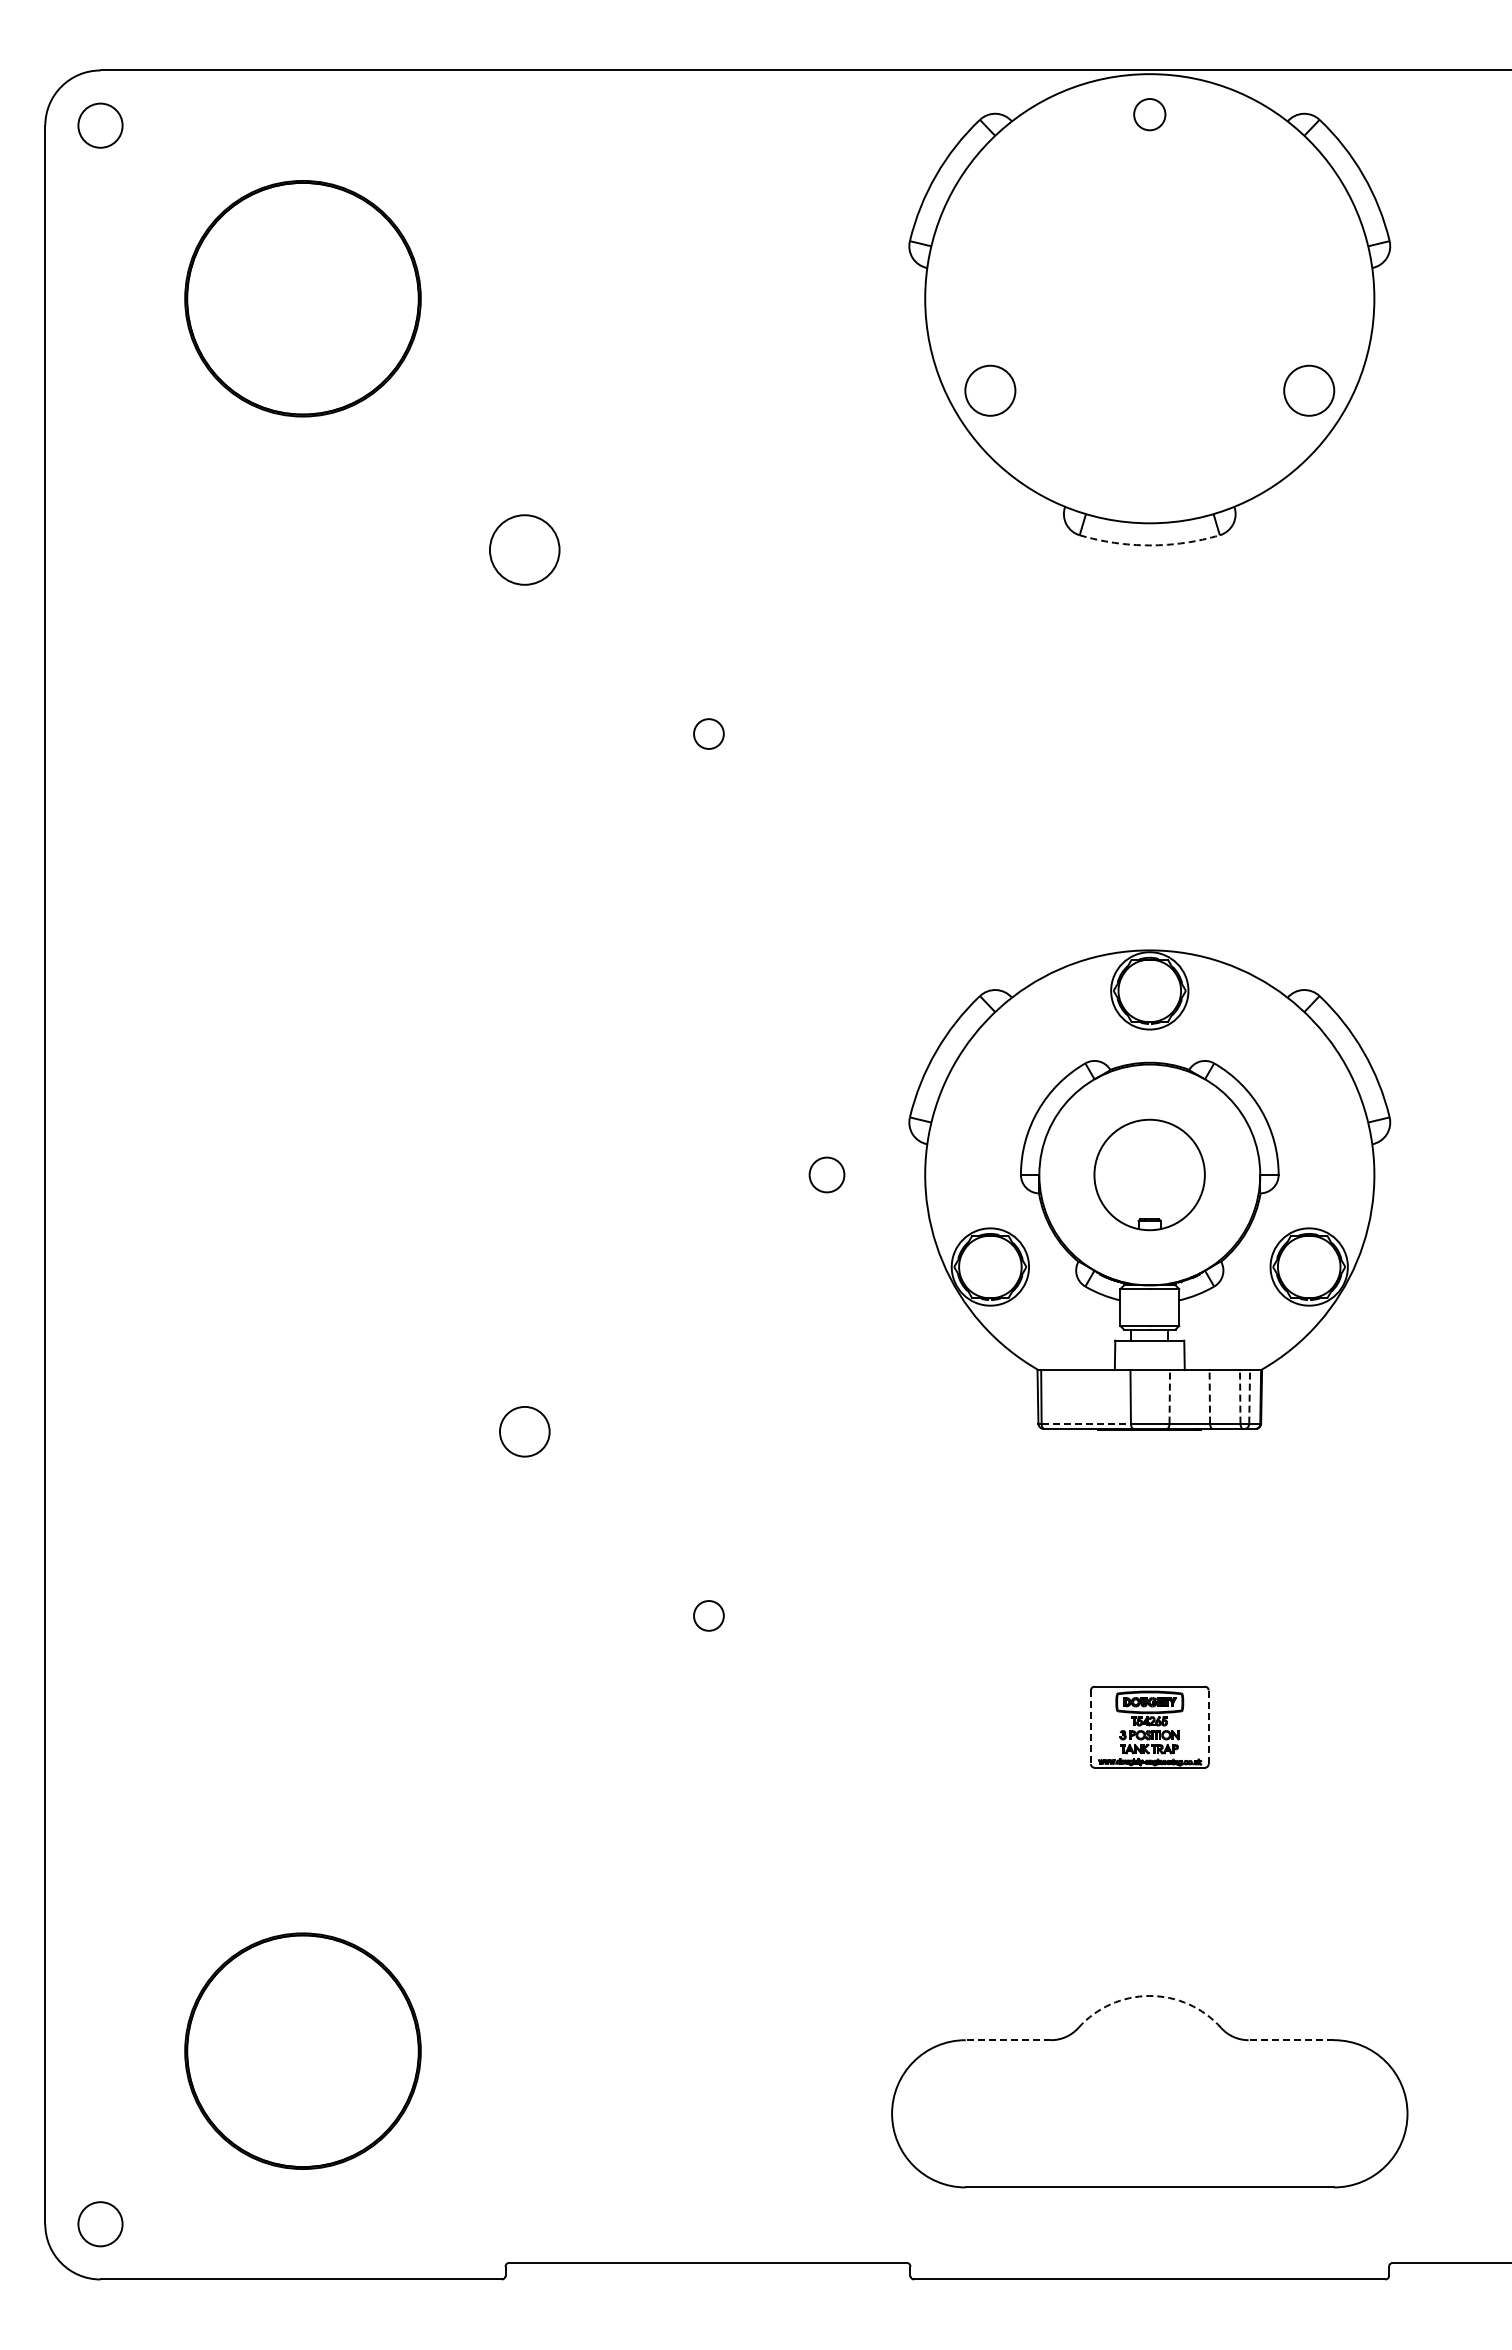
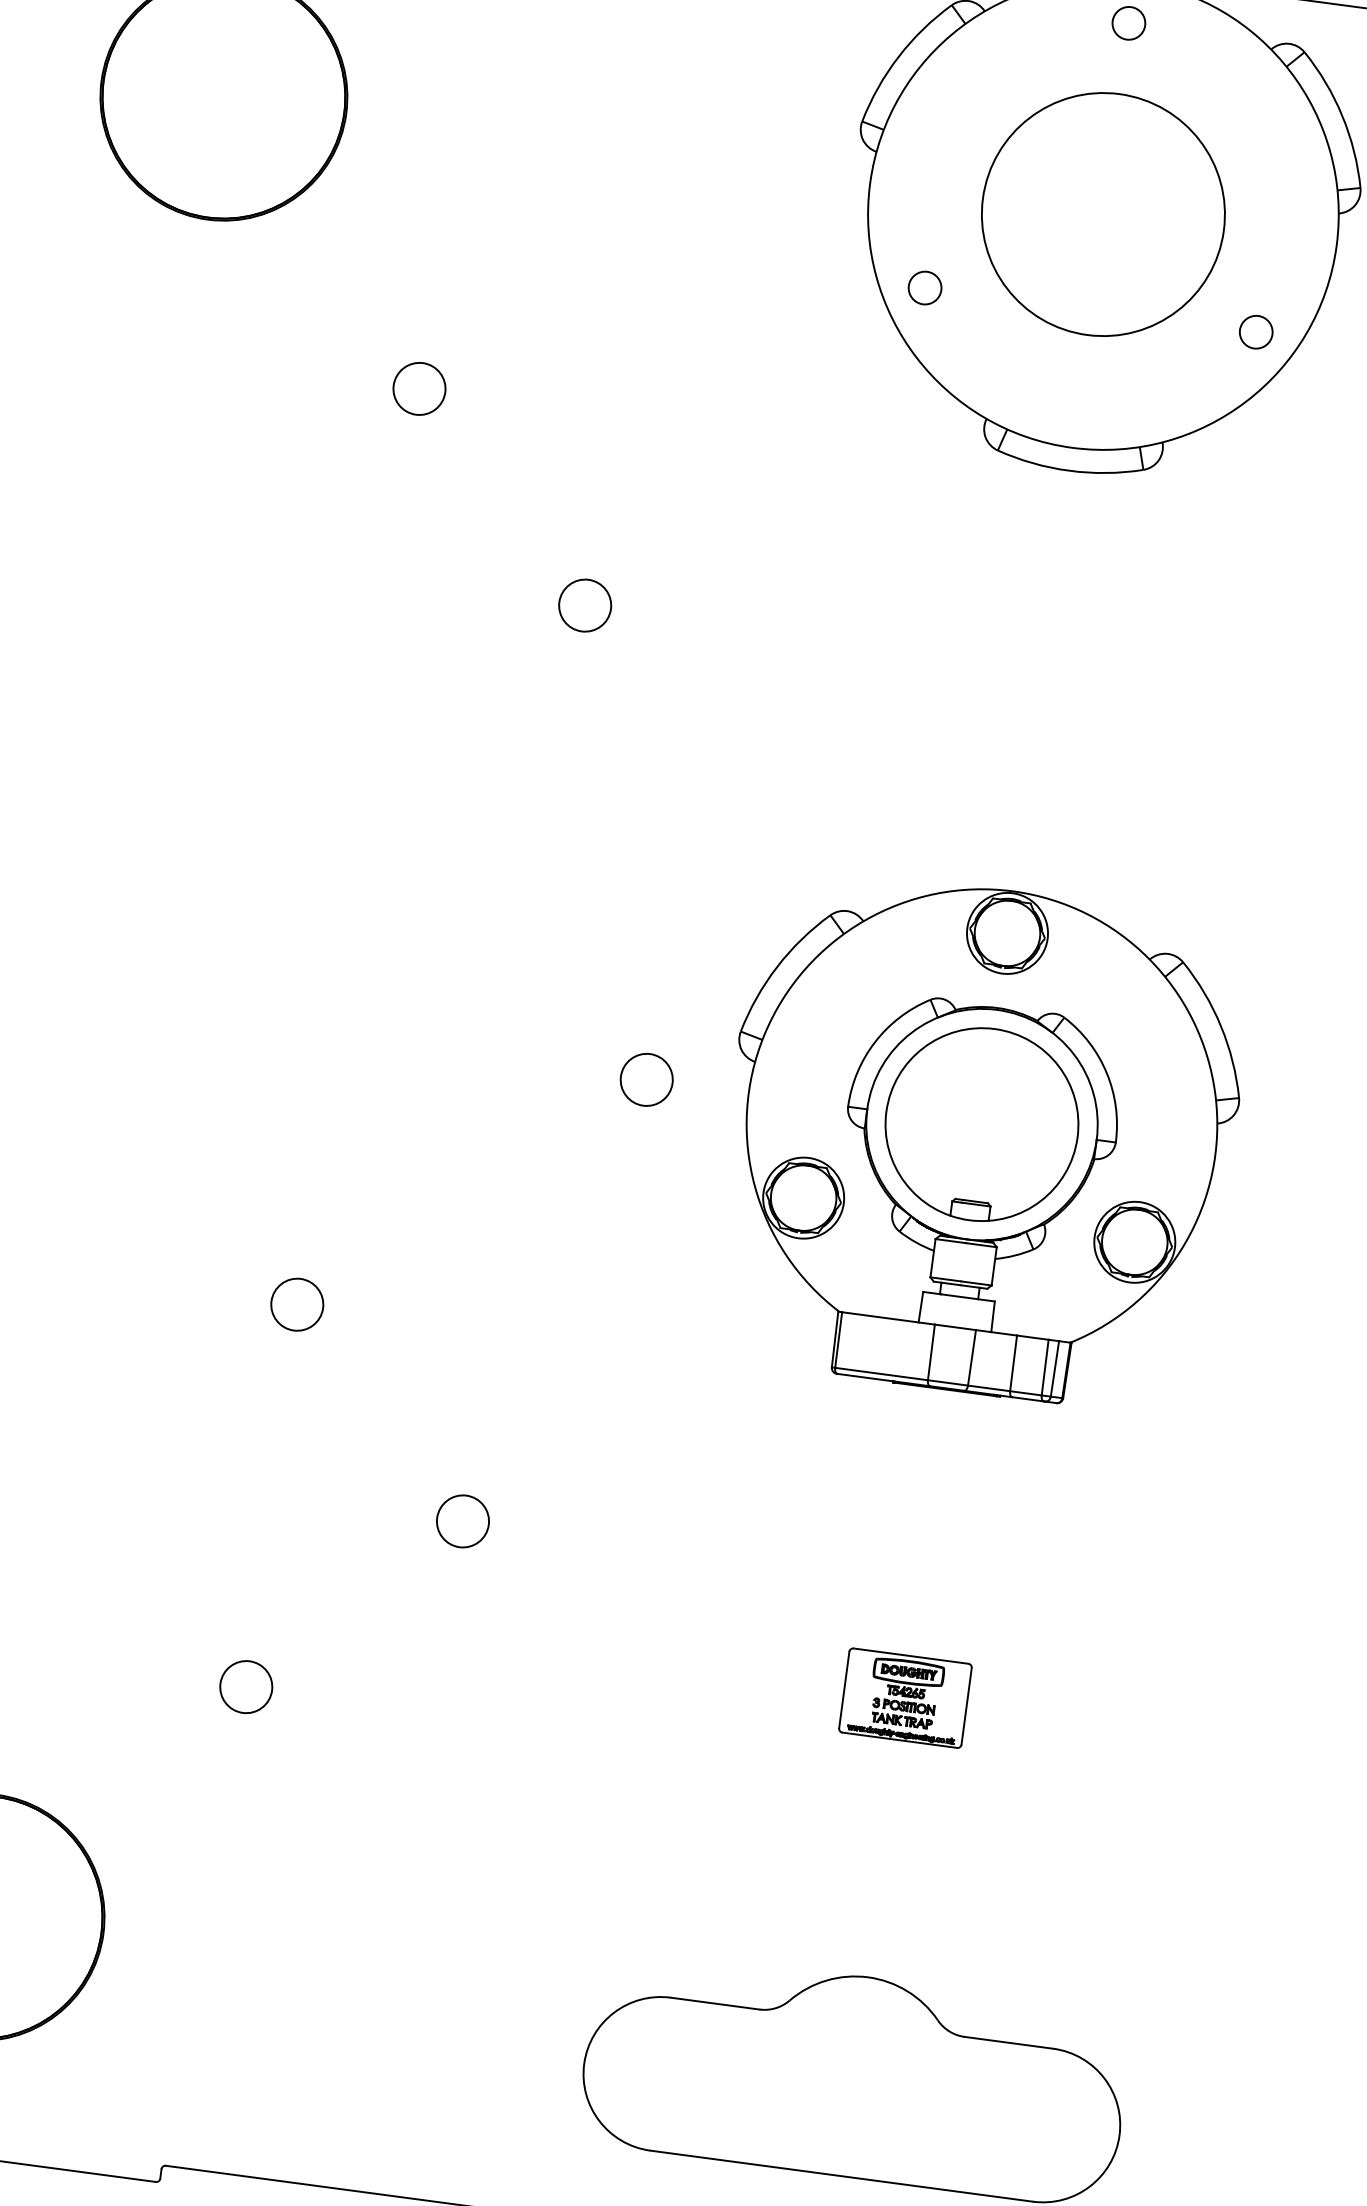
circle: (1149, 298) -> (1103, 214), added
circle: (990, 390) -> (925, 287), size x0.62
circle: (1308, 390) -> (1255, 331), size x0.62
arc: (1149, 545) -> (1068, 470), dashed -> solid
circle: (524, 549) -> (419, 388), size x0.71
circle: (708, 733) -> (584, 604), size x1.67
circle: (826, 1174) -> (646, 1079), size x1.43
part: (1149, 1174) -> (981, 1124), size x1.67
line: (1169, 1396) -> (971, 1357), dashed -> solid
line: (1209, 1396) -> (1013, 1362), dashed -> solid
line: (1240, 1396) -> (1045, 1367), dashed -> solid
line: (1249, 1396) -> (1054, 1368), dashed -> solid
line: (1086, 1423) -> (881, 1373), dashed -> solid
circle: (708, 1615) -> (462, 1520), size x1.67
line: (1090, 1727) -> (843, 1690), dashed -> solid
line: (1208, 1727) -> (966, 1706), dashed -> solid
circle: (524, 1799) -> (246, 1686), added
arc: (1149, 1996) -> (867, 1977), dashed -> solid
line: (1008, 2040) -> (715, 2003), dashed -> solid
line: (1291, 2040) -> (1009, 2043), dashed -> solid

